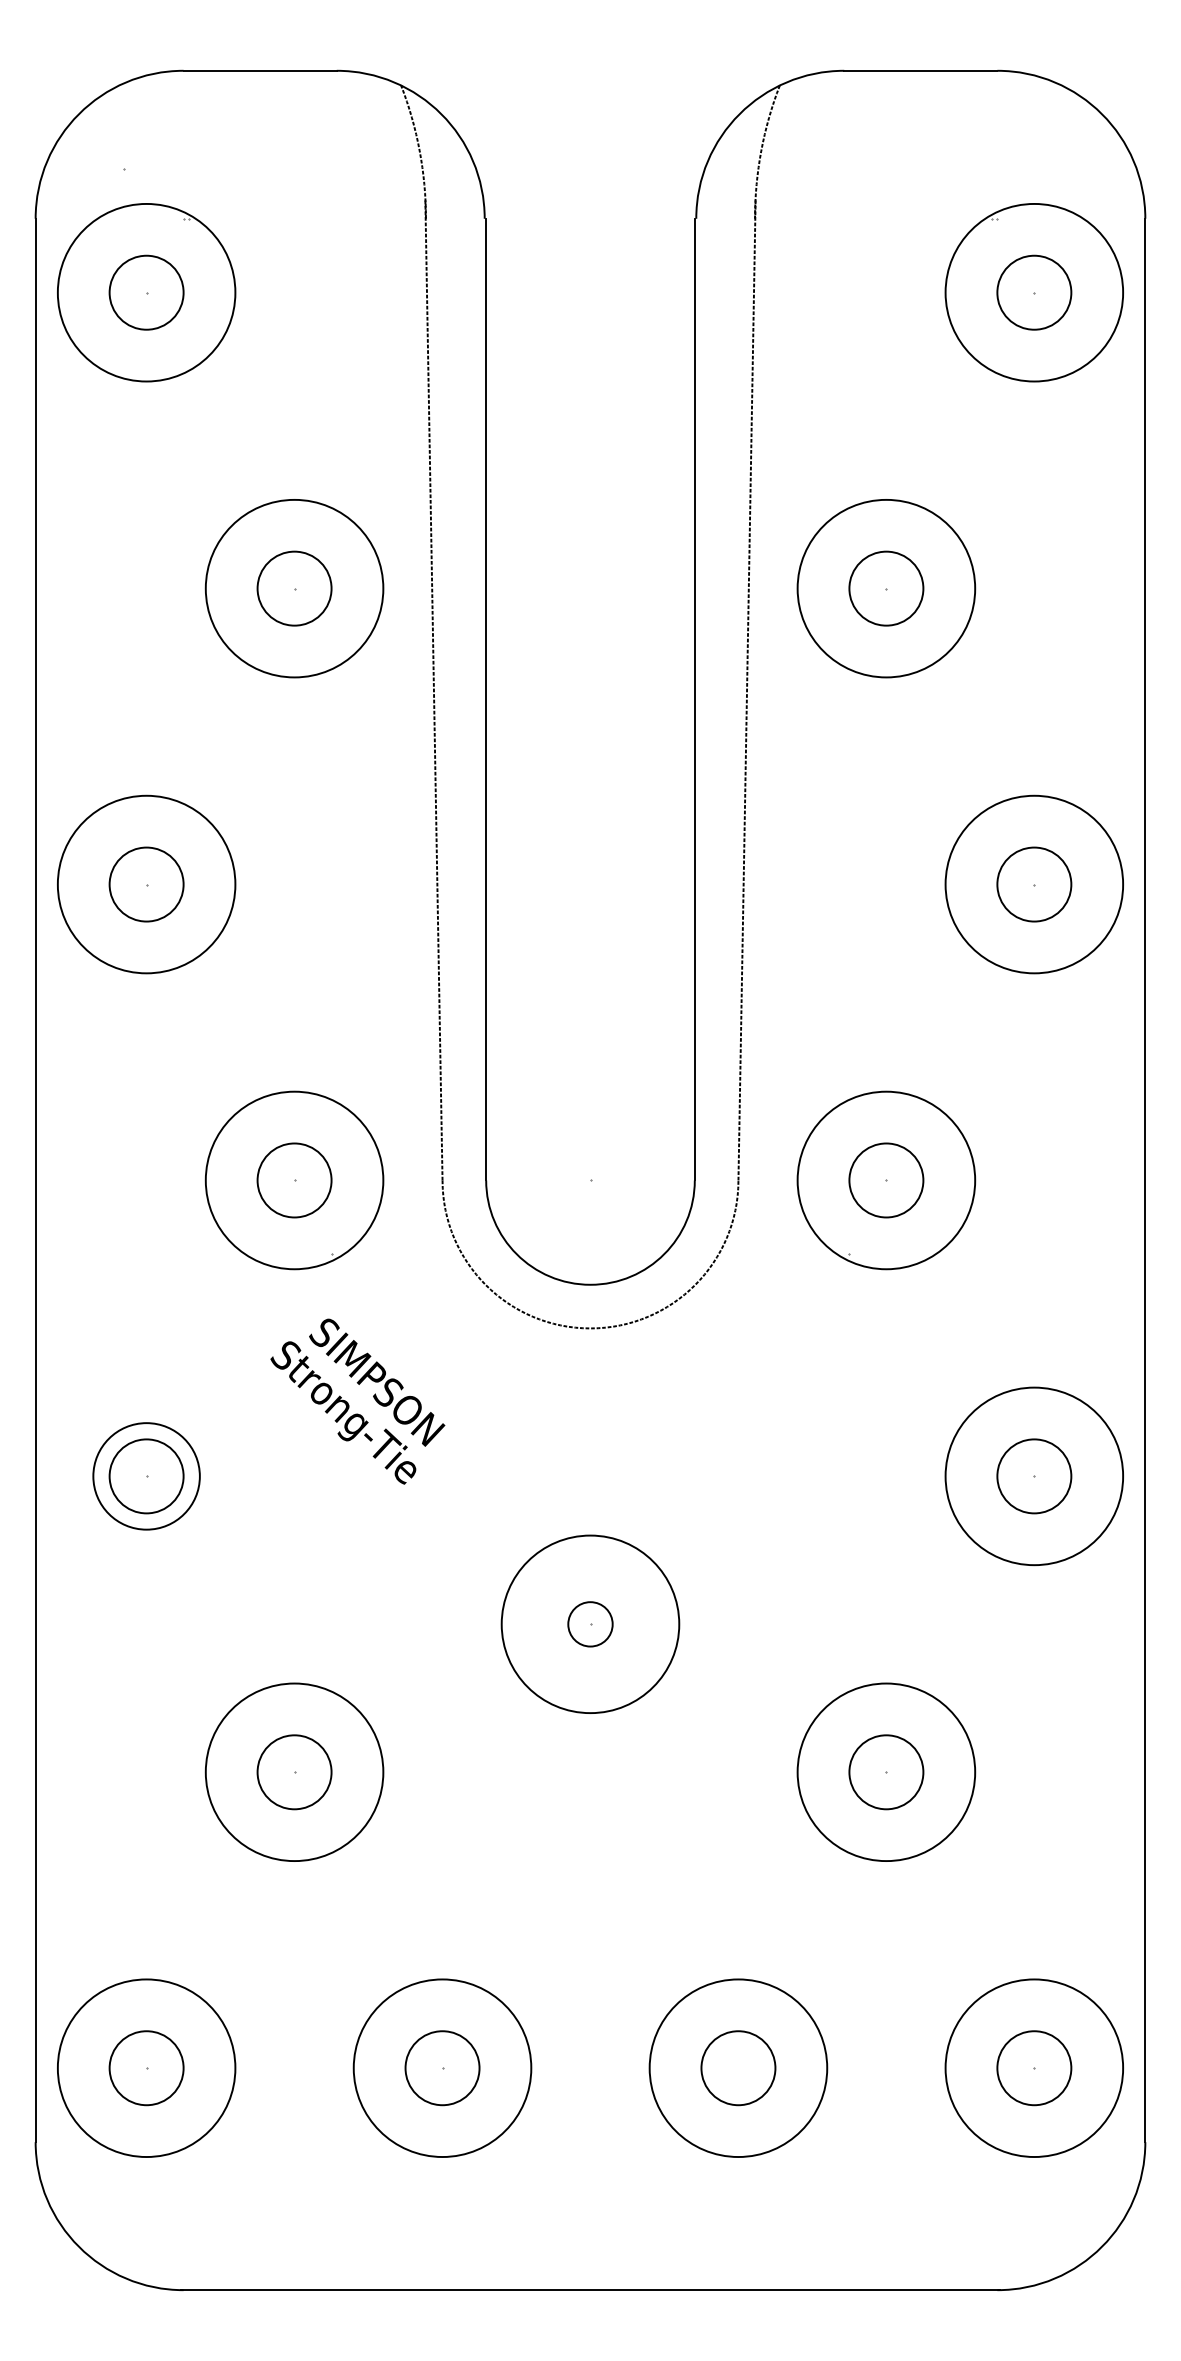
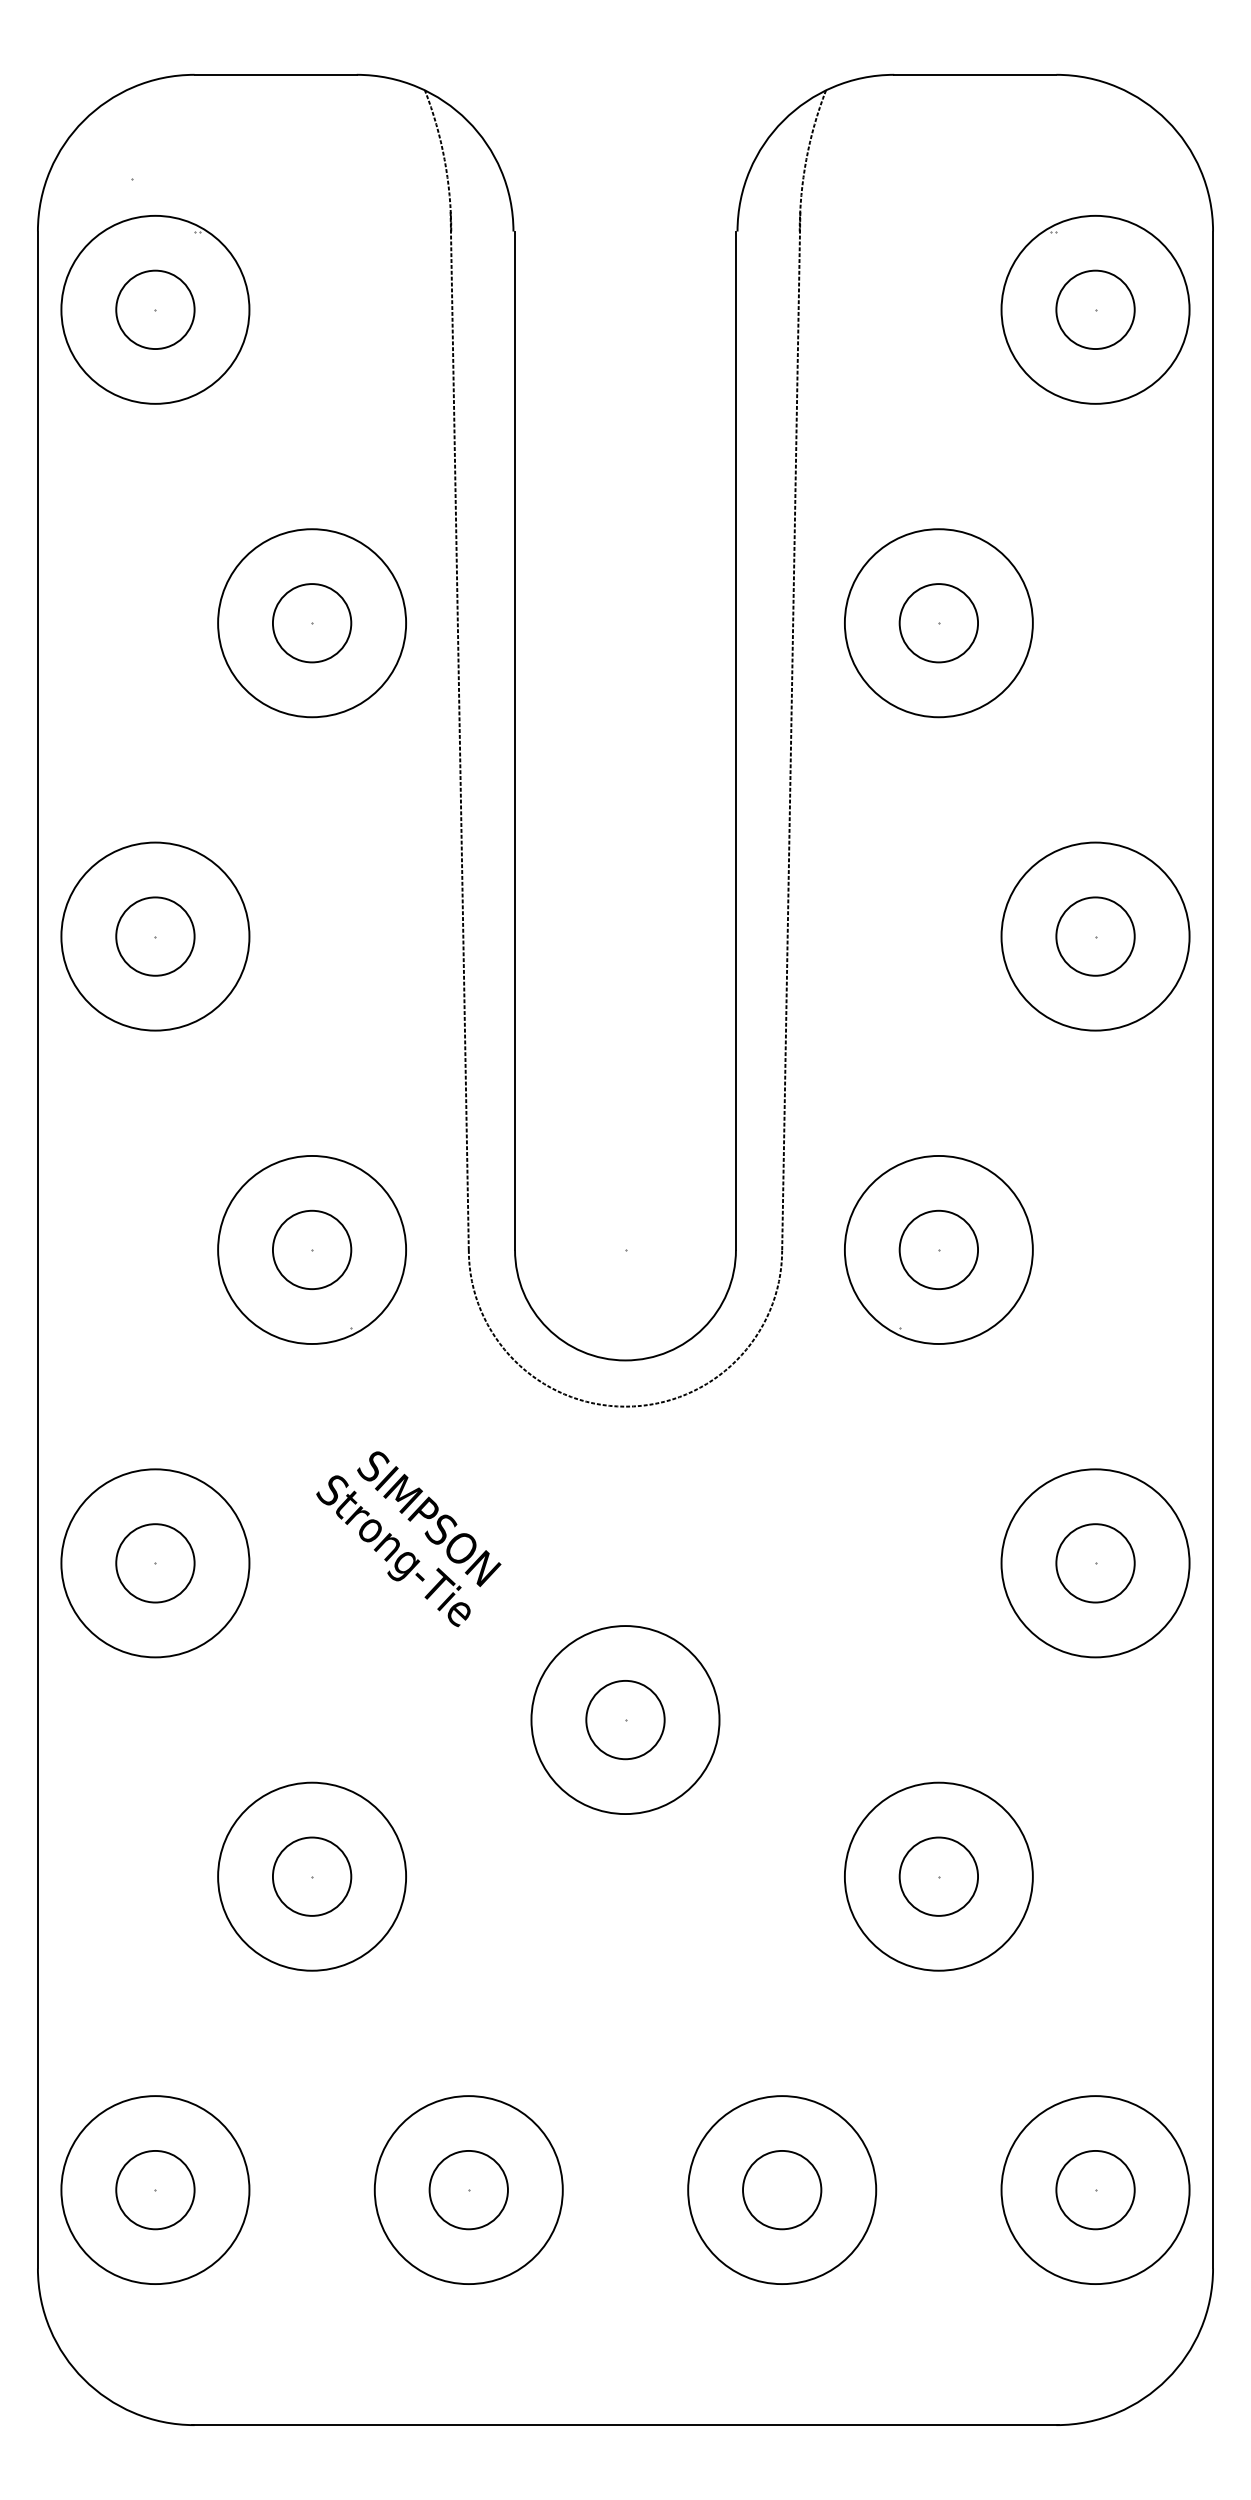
text: (357, 1401) -> (408, 1539), moved
circle: (146, 1476) -> (155, 1563), size x1.67
circle: (590, 1624) -> (625, 1720), size x1.67

